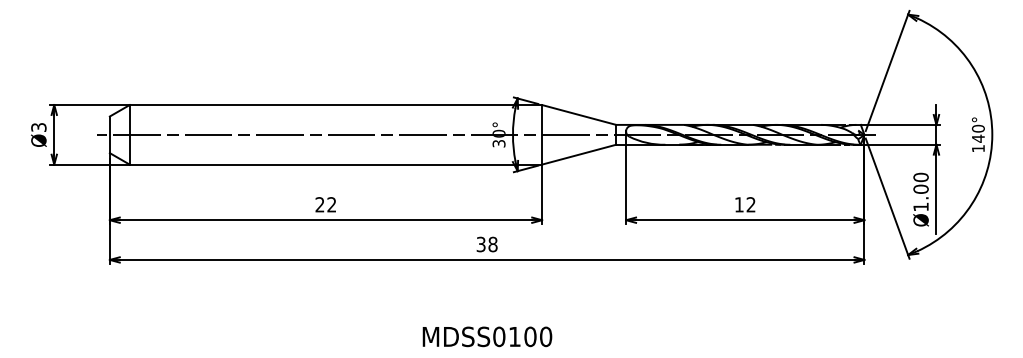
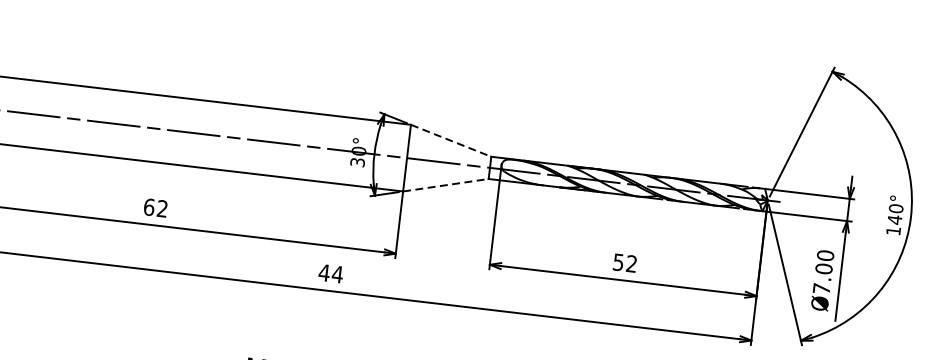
line: (579, 115) -> (451, 141), solid -> dashed
line: (579, 154) -> (446, 185), solid -> dashed
text: (319, 204) -> (148, 206), 22 -> 62
text: (738, 204) -> (617, 261), 12 -> 52
text: (920, 206) -> (821, 288), Ø1.00 -> Ø7.00
text: (486, 244) -> (330, 273), 38 -> 44

